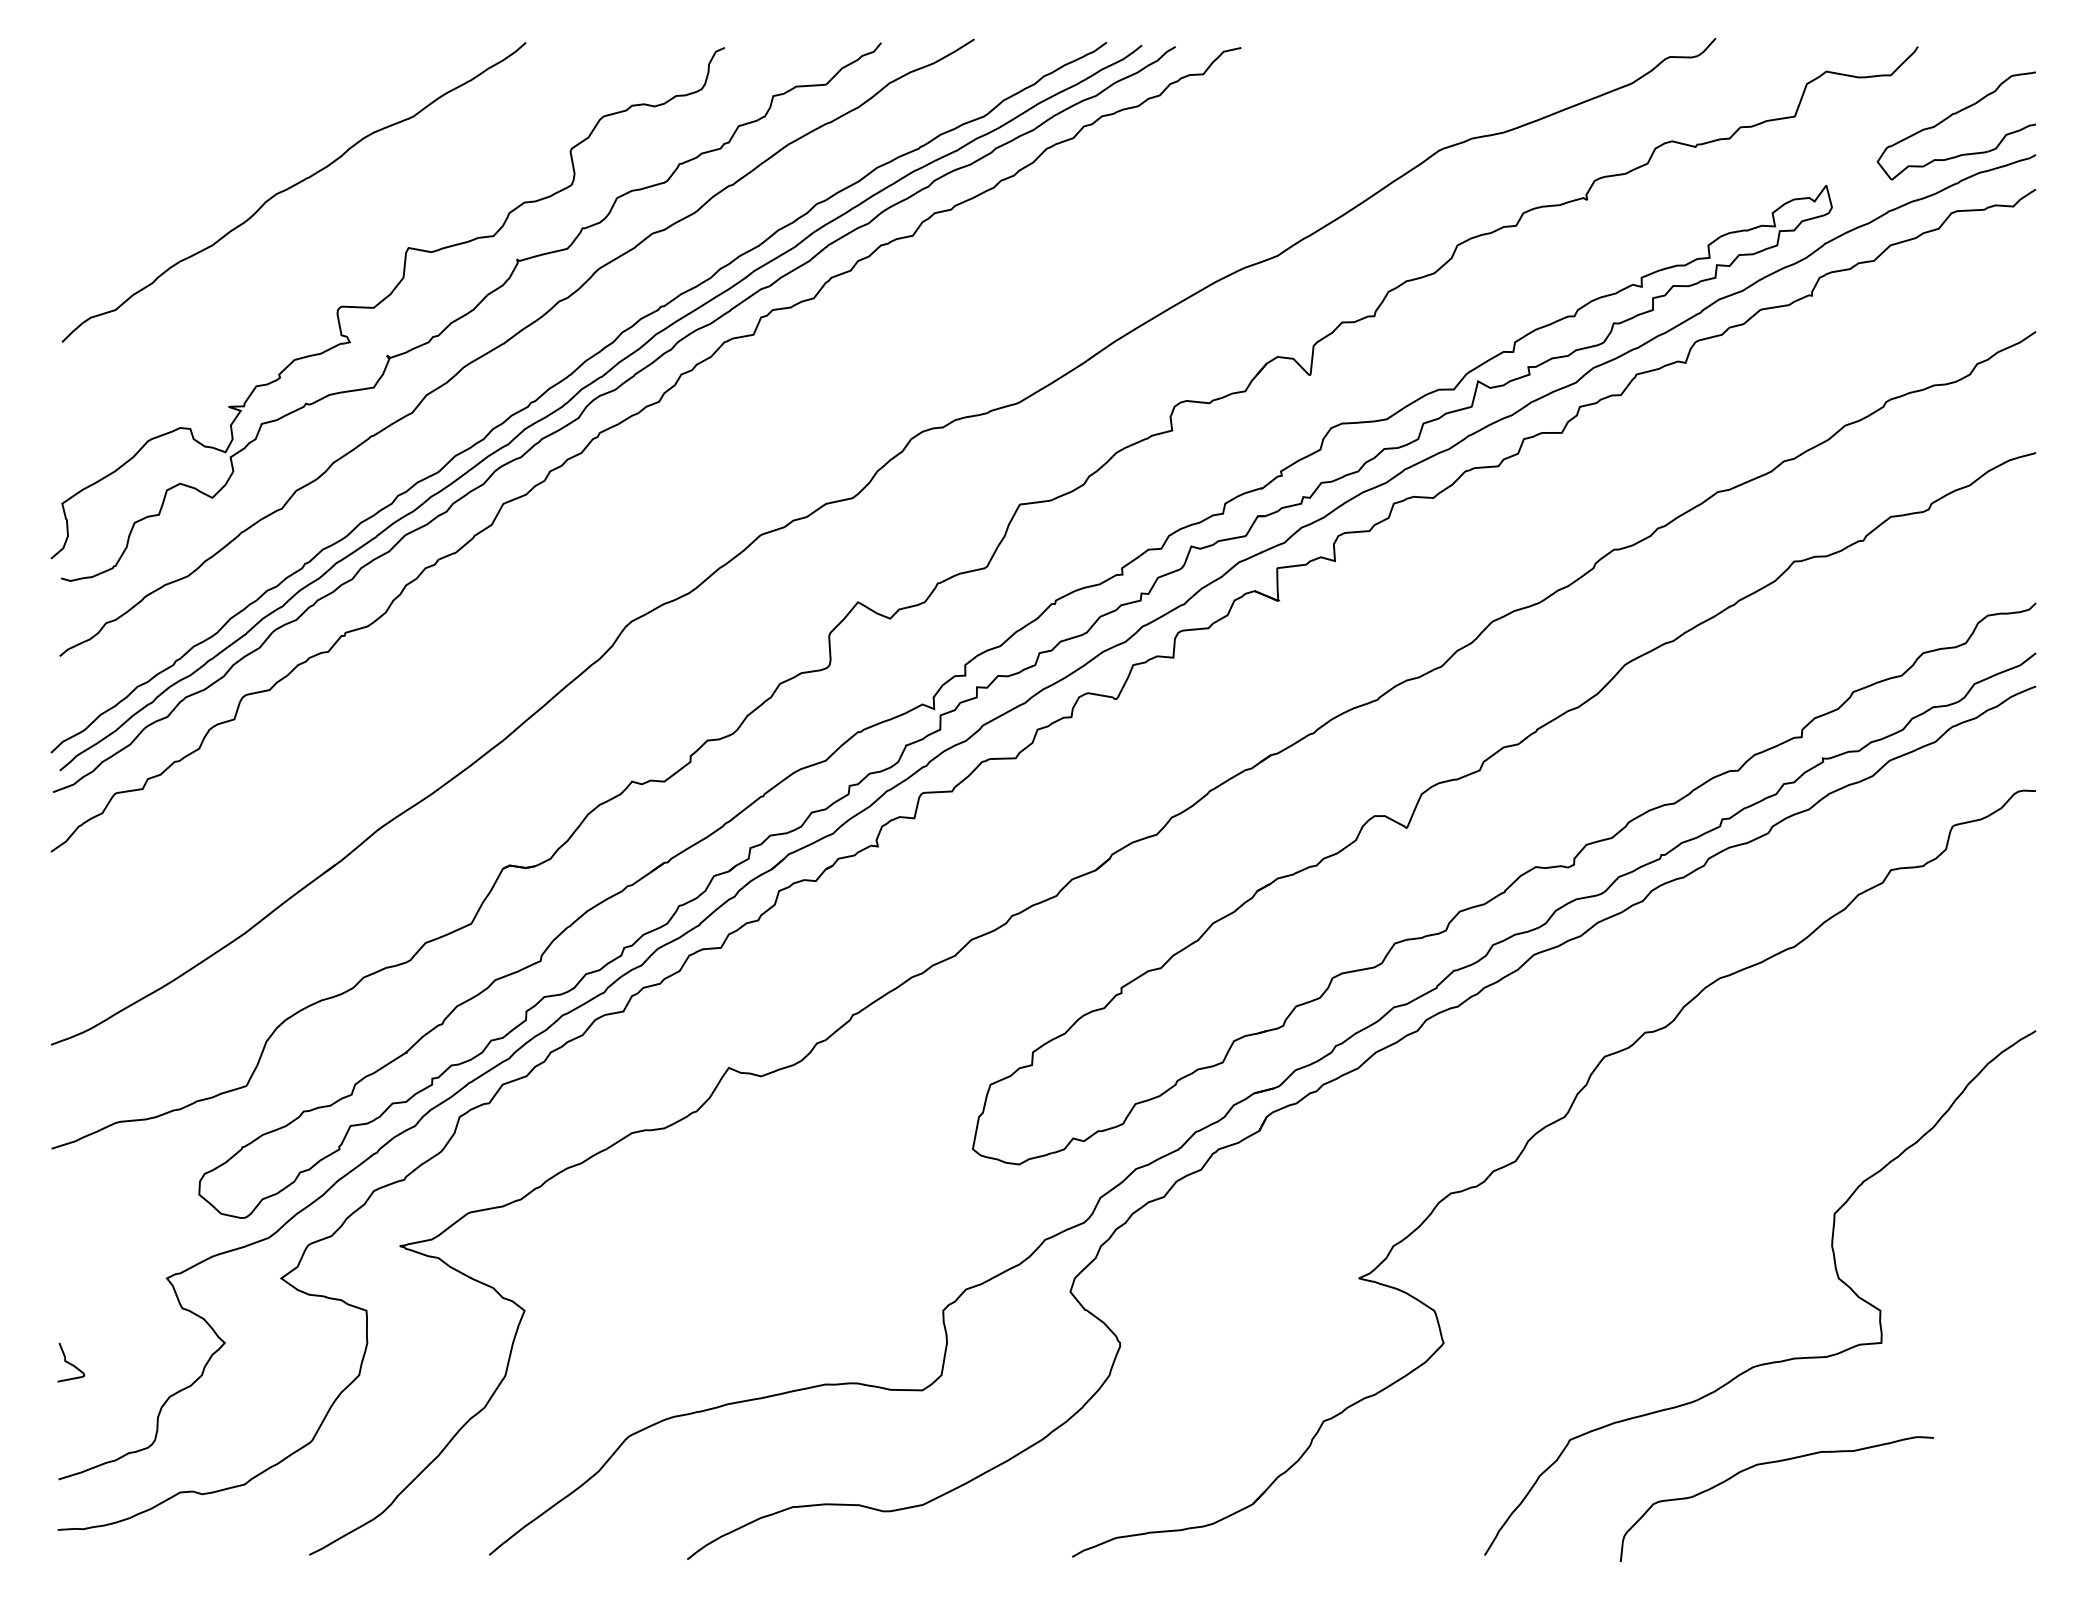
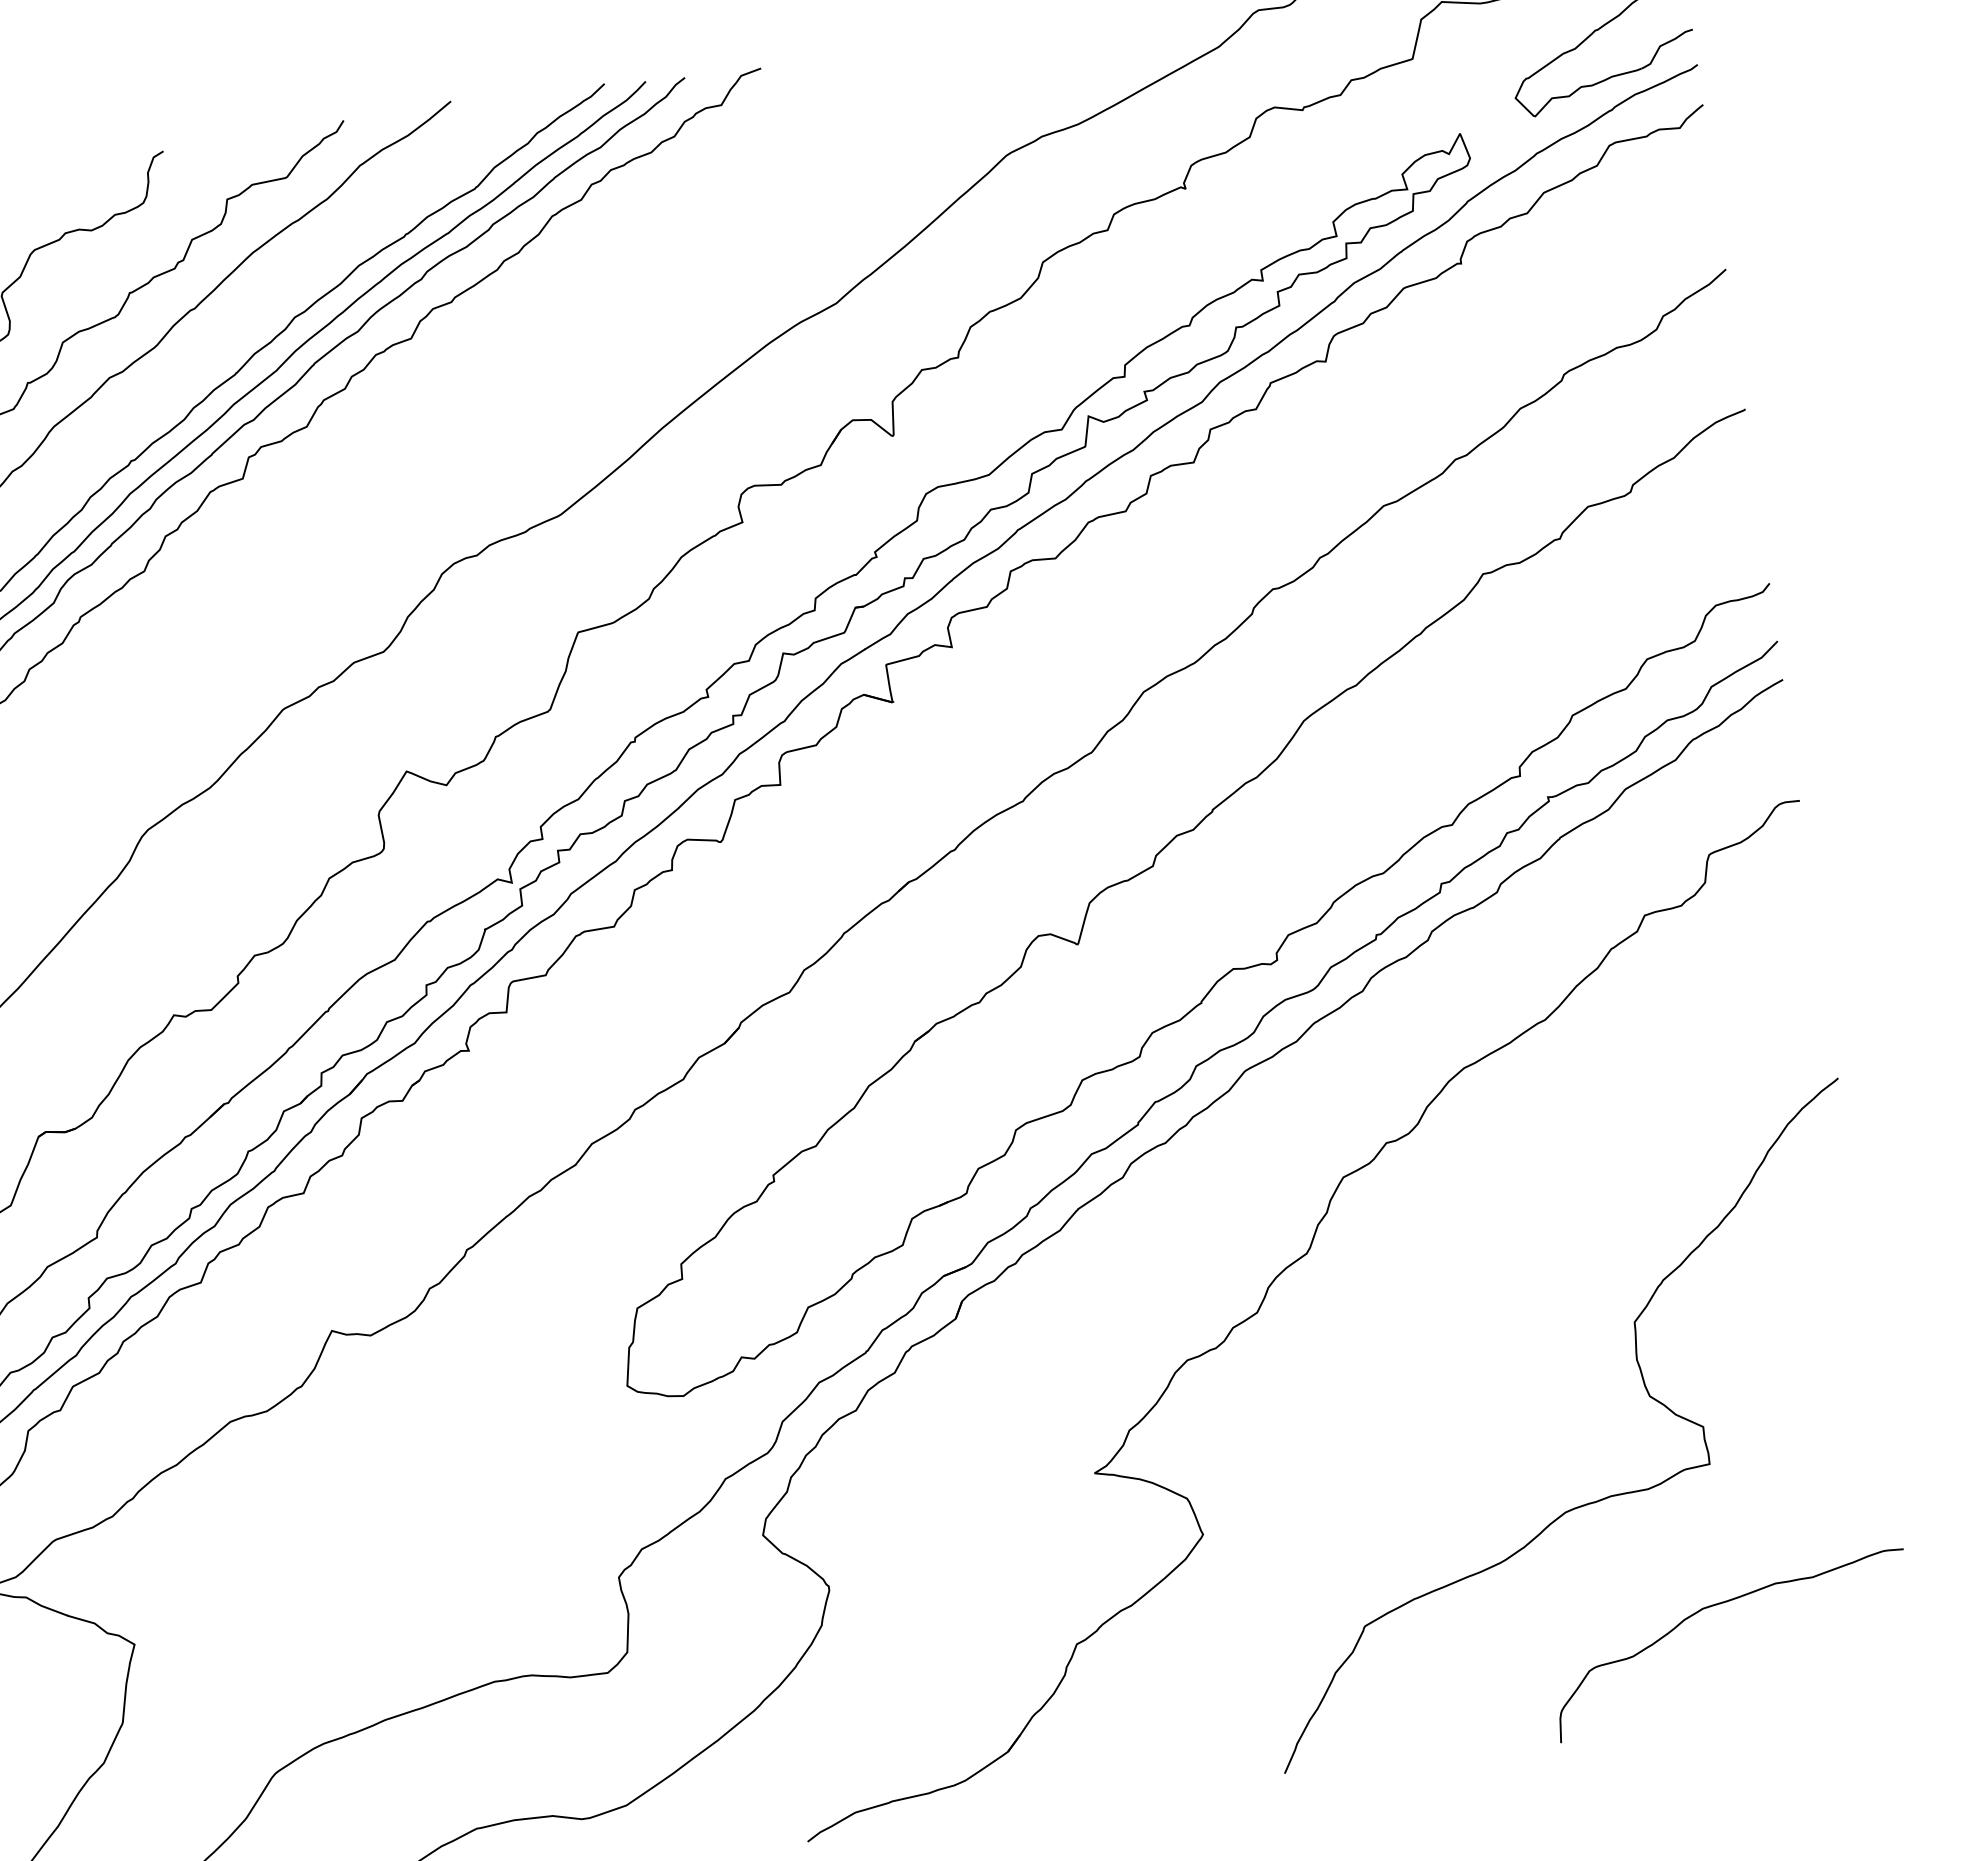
curve: (1772, 1463) -> (1720, 1604), moved

